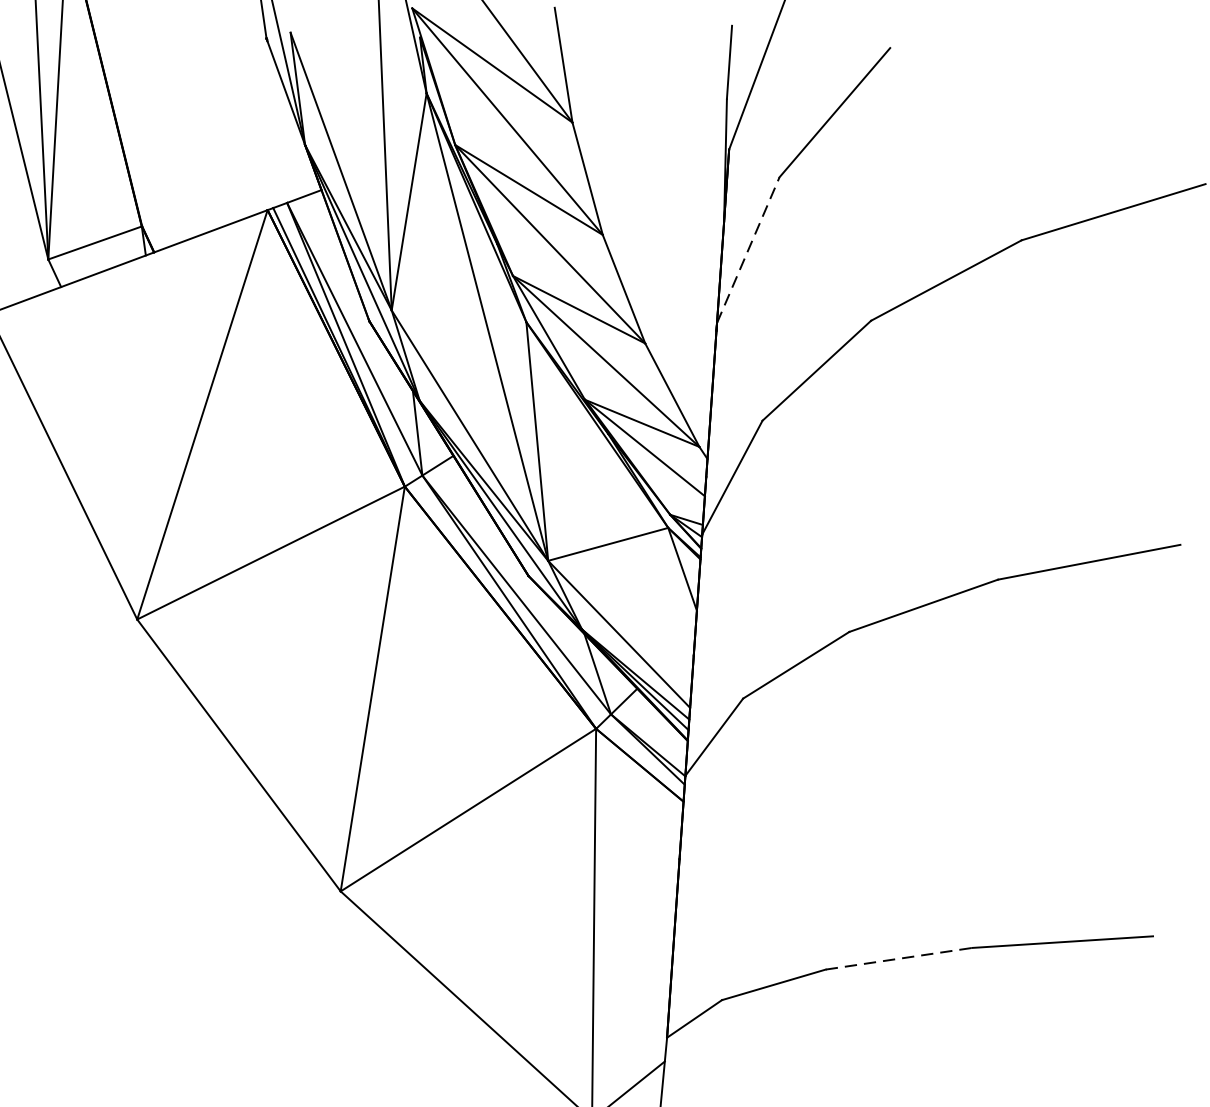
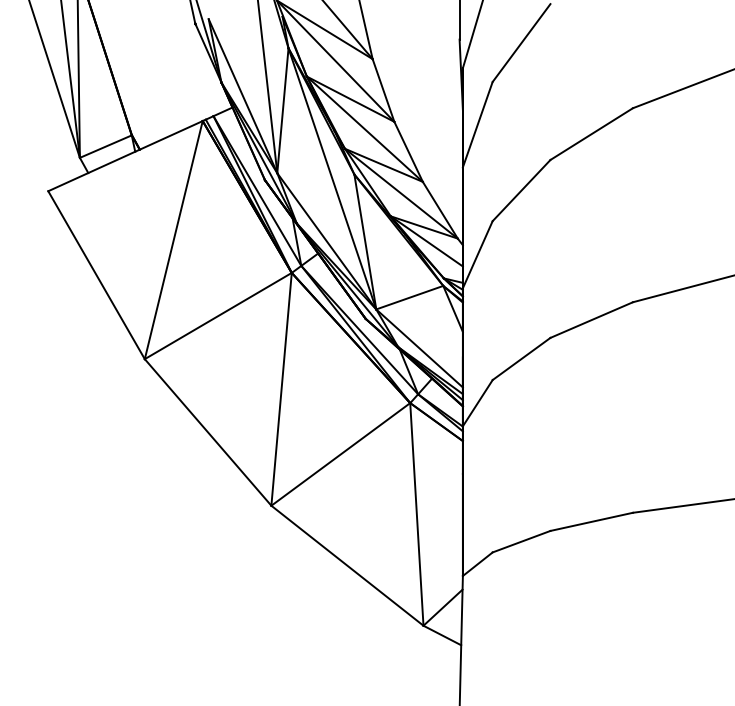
line: (747, 249) -> (477, 124), dashed -> solid
line: (900, 958) -> (592, 521), dashed -> solid

